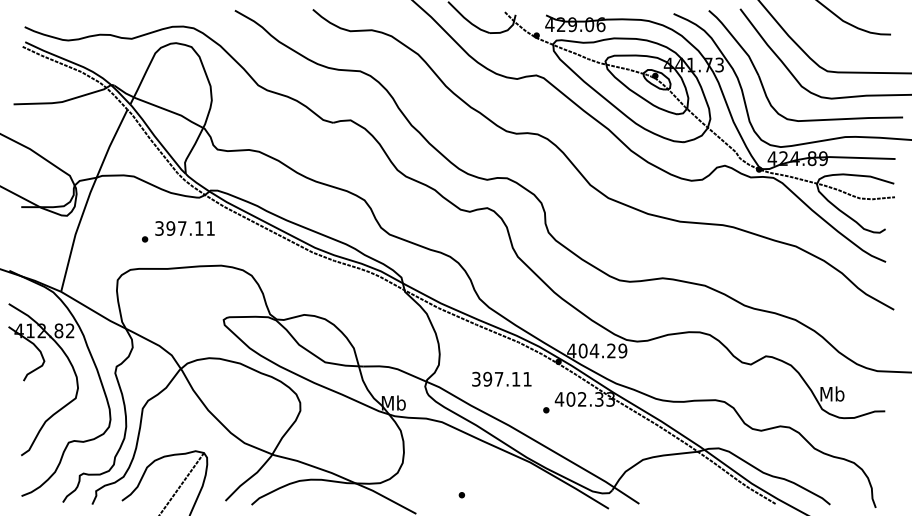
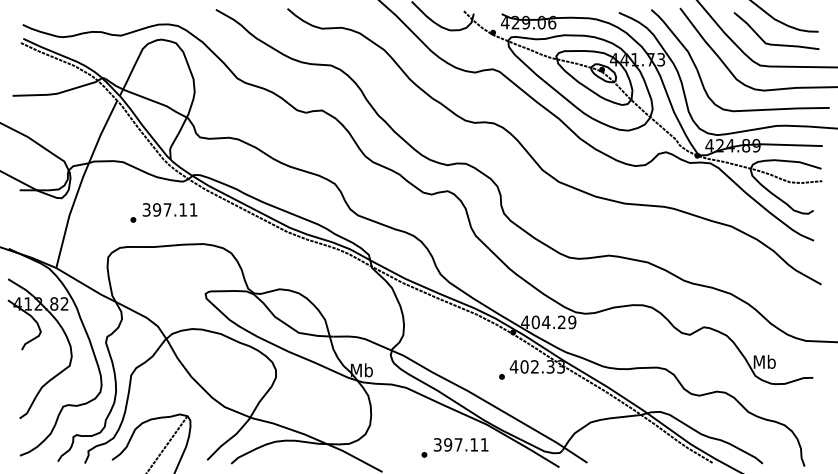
curve: (842, 47) -> (774, 43), added
text: (501, 378) -> (460, 444), moved

